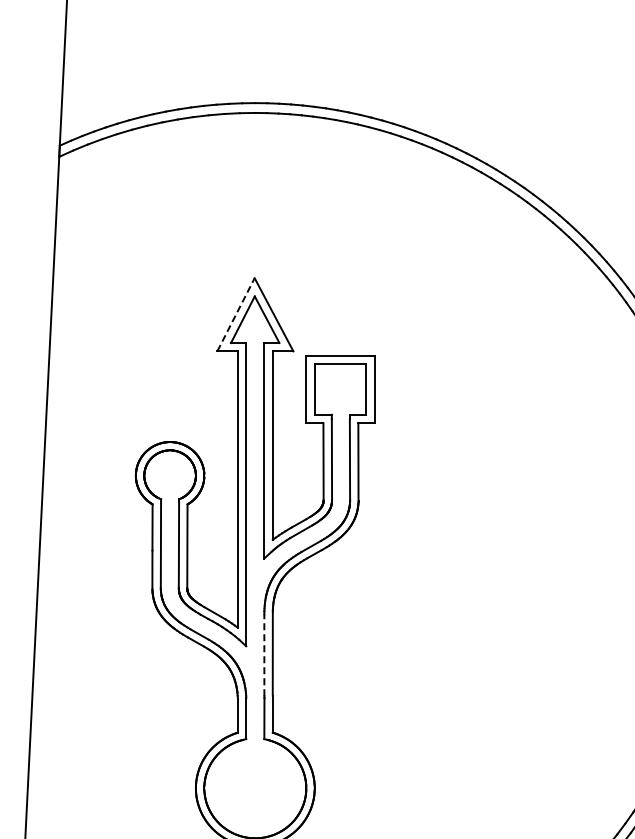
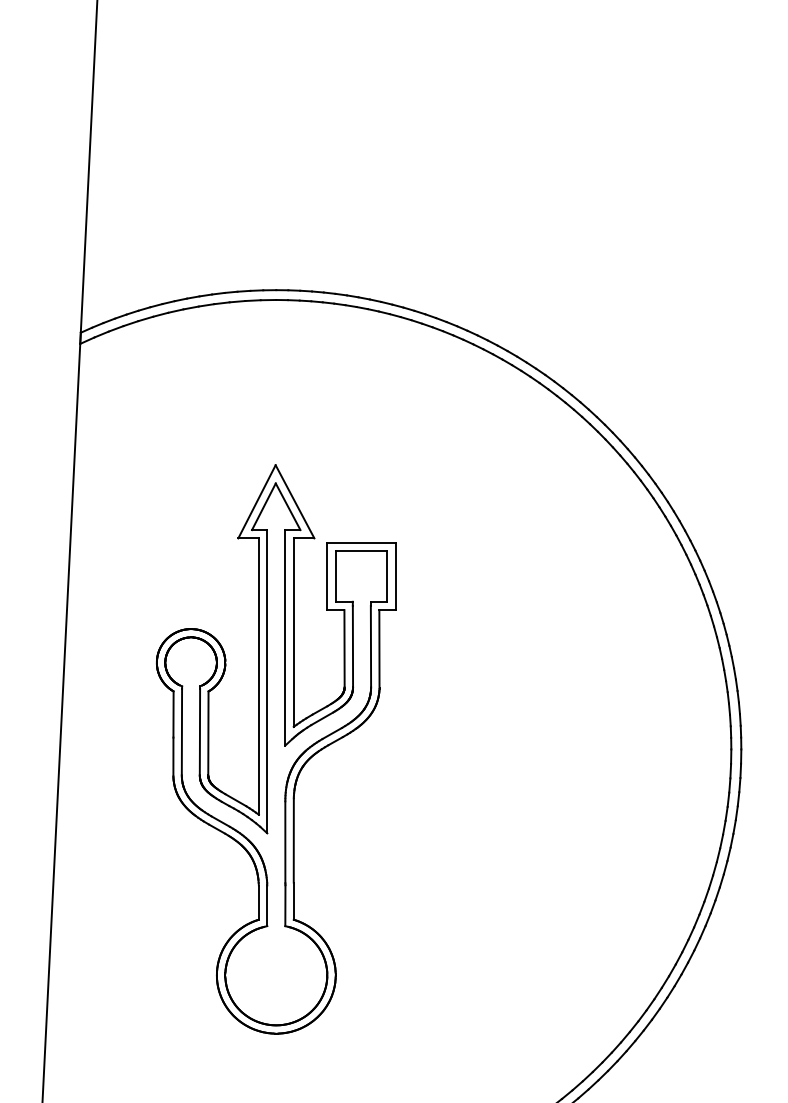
line: (236, 314) -> (257, 501), dashed -> solid
line: (264, 655) -> (285, 842), dashed -> solid

